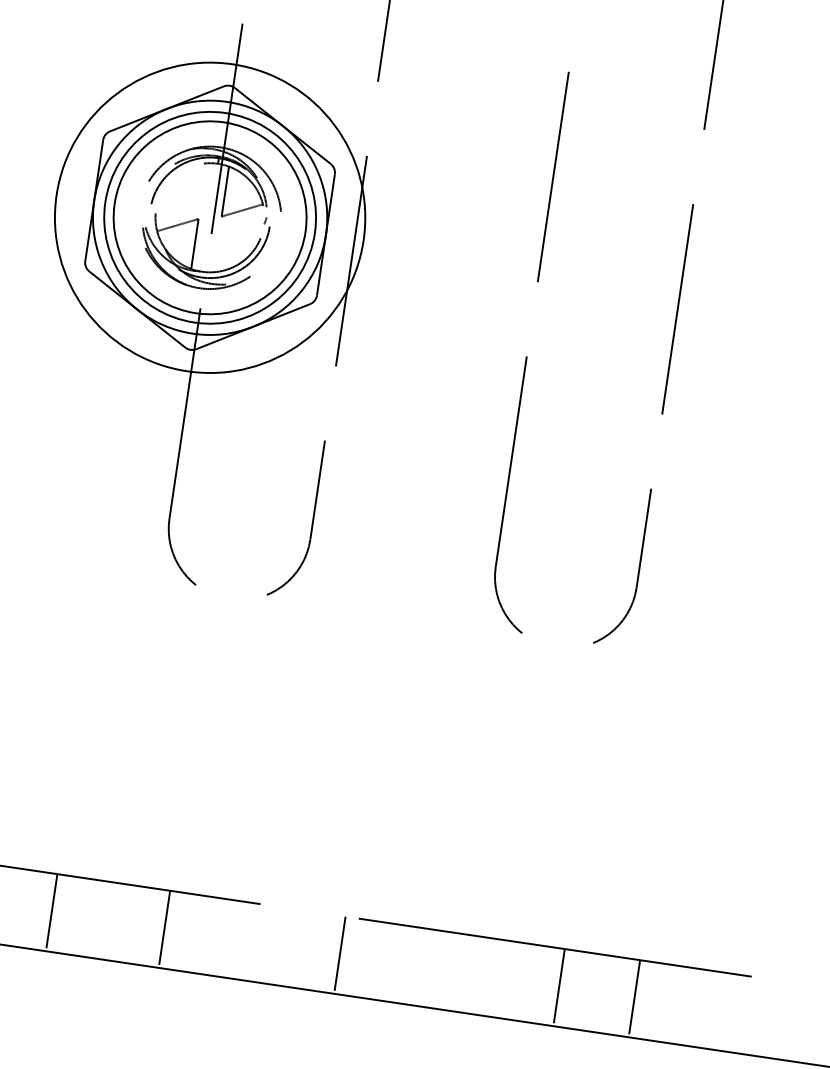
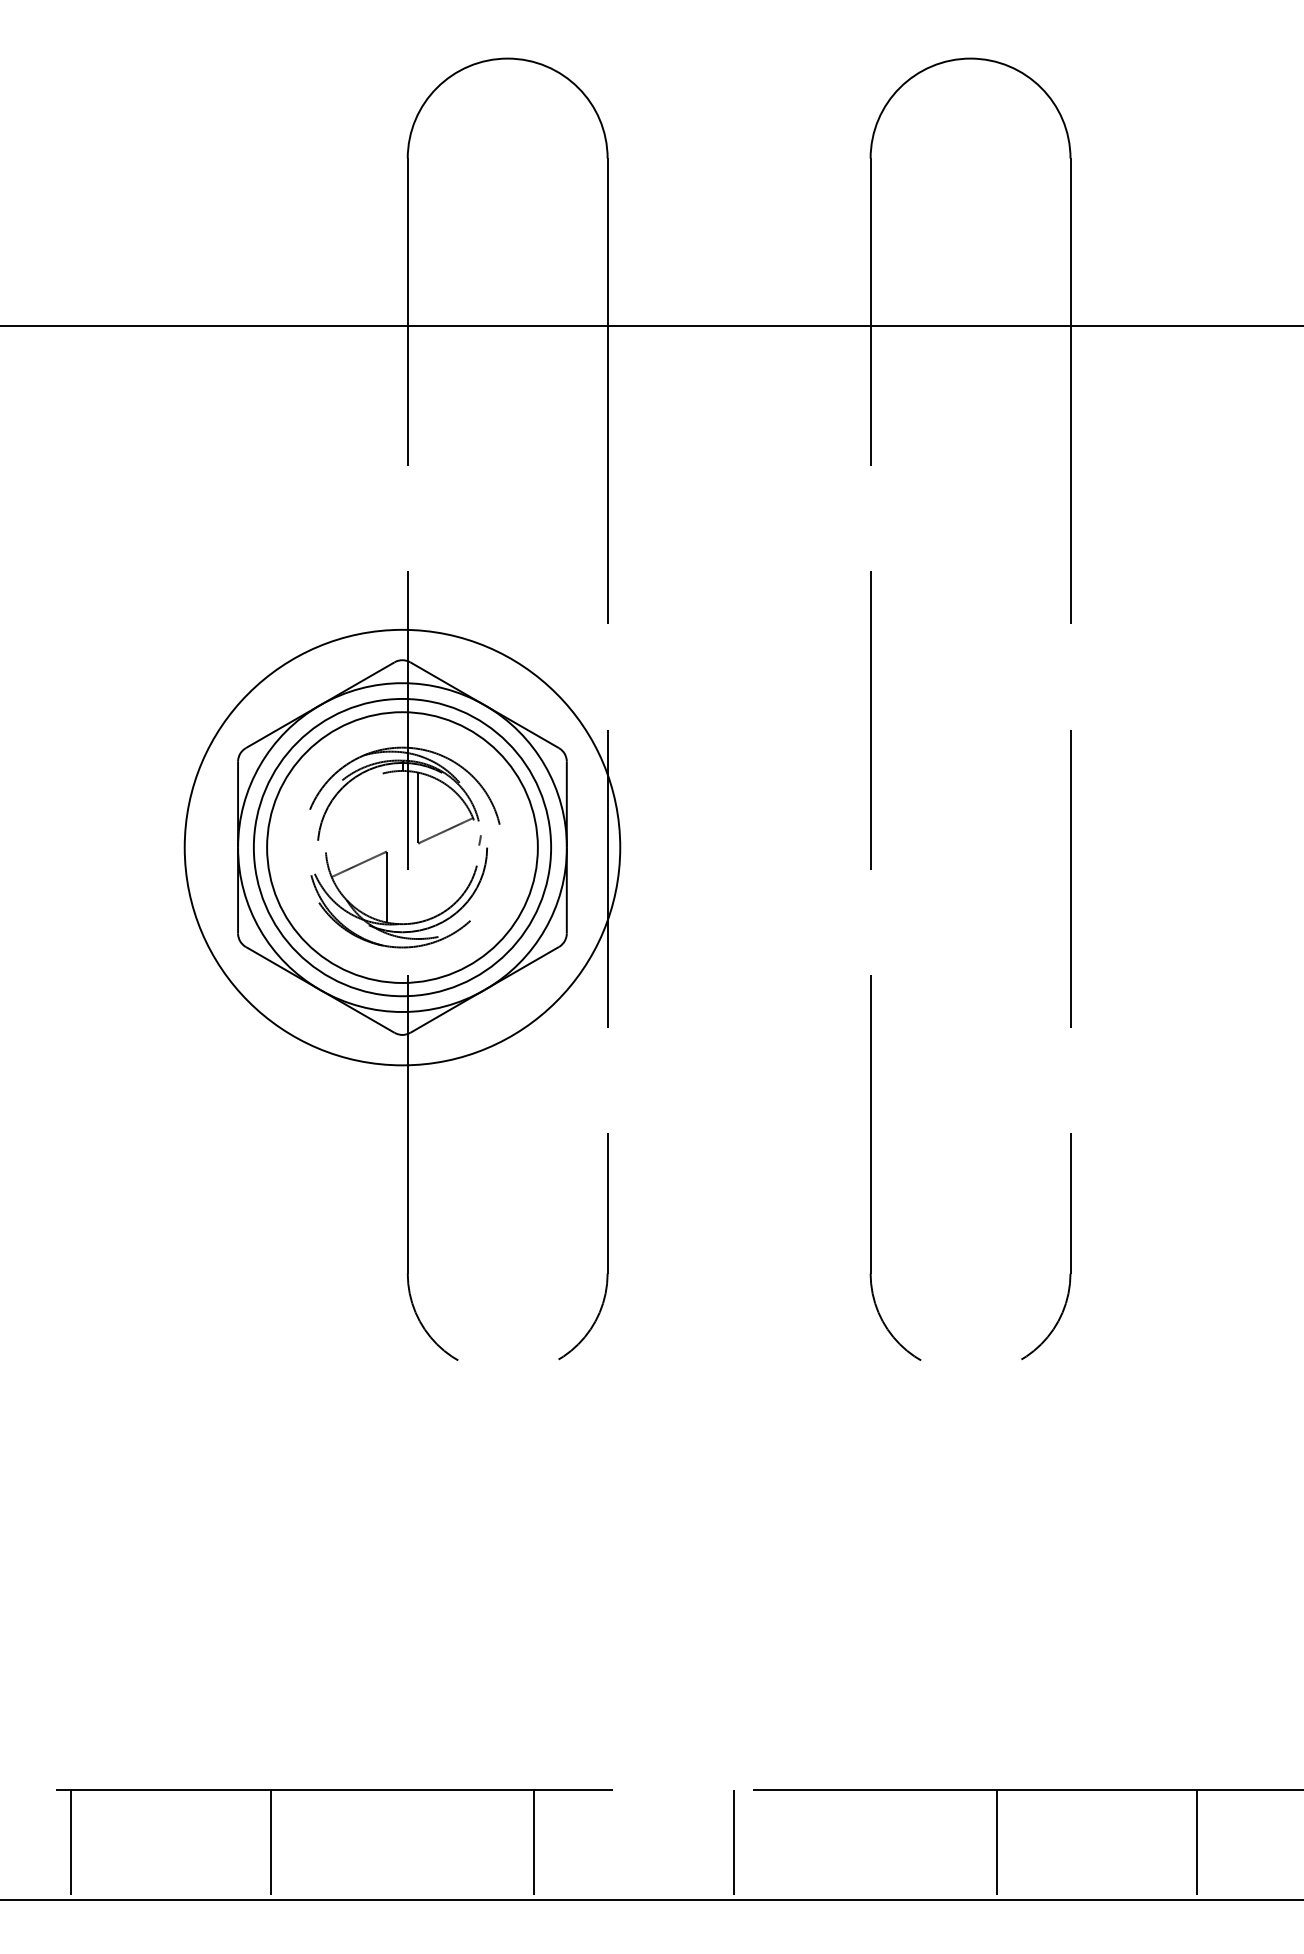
line: (52, 912) -> (271, 1844), moved
line: (164, 929) -> (533, 1844), moved
line: (558, 987) -> (996, 1844), moved
line: (634, 998) -> (1196, 1844), moved

